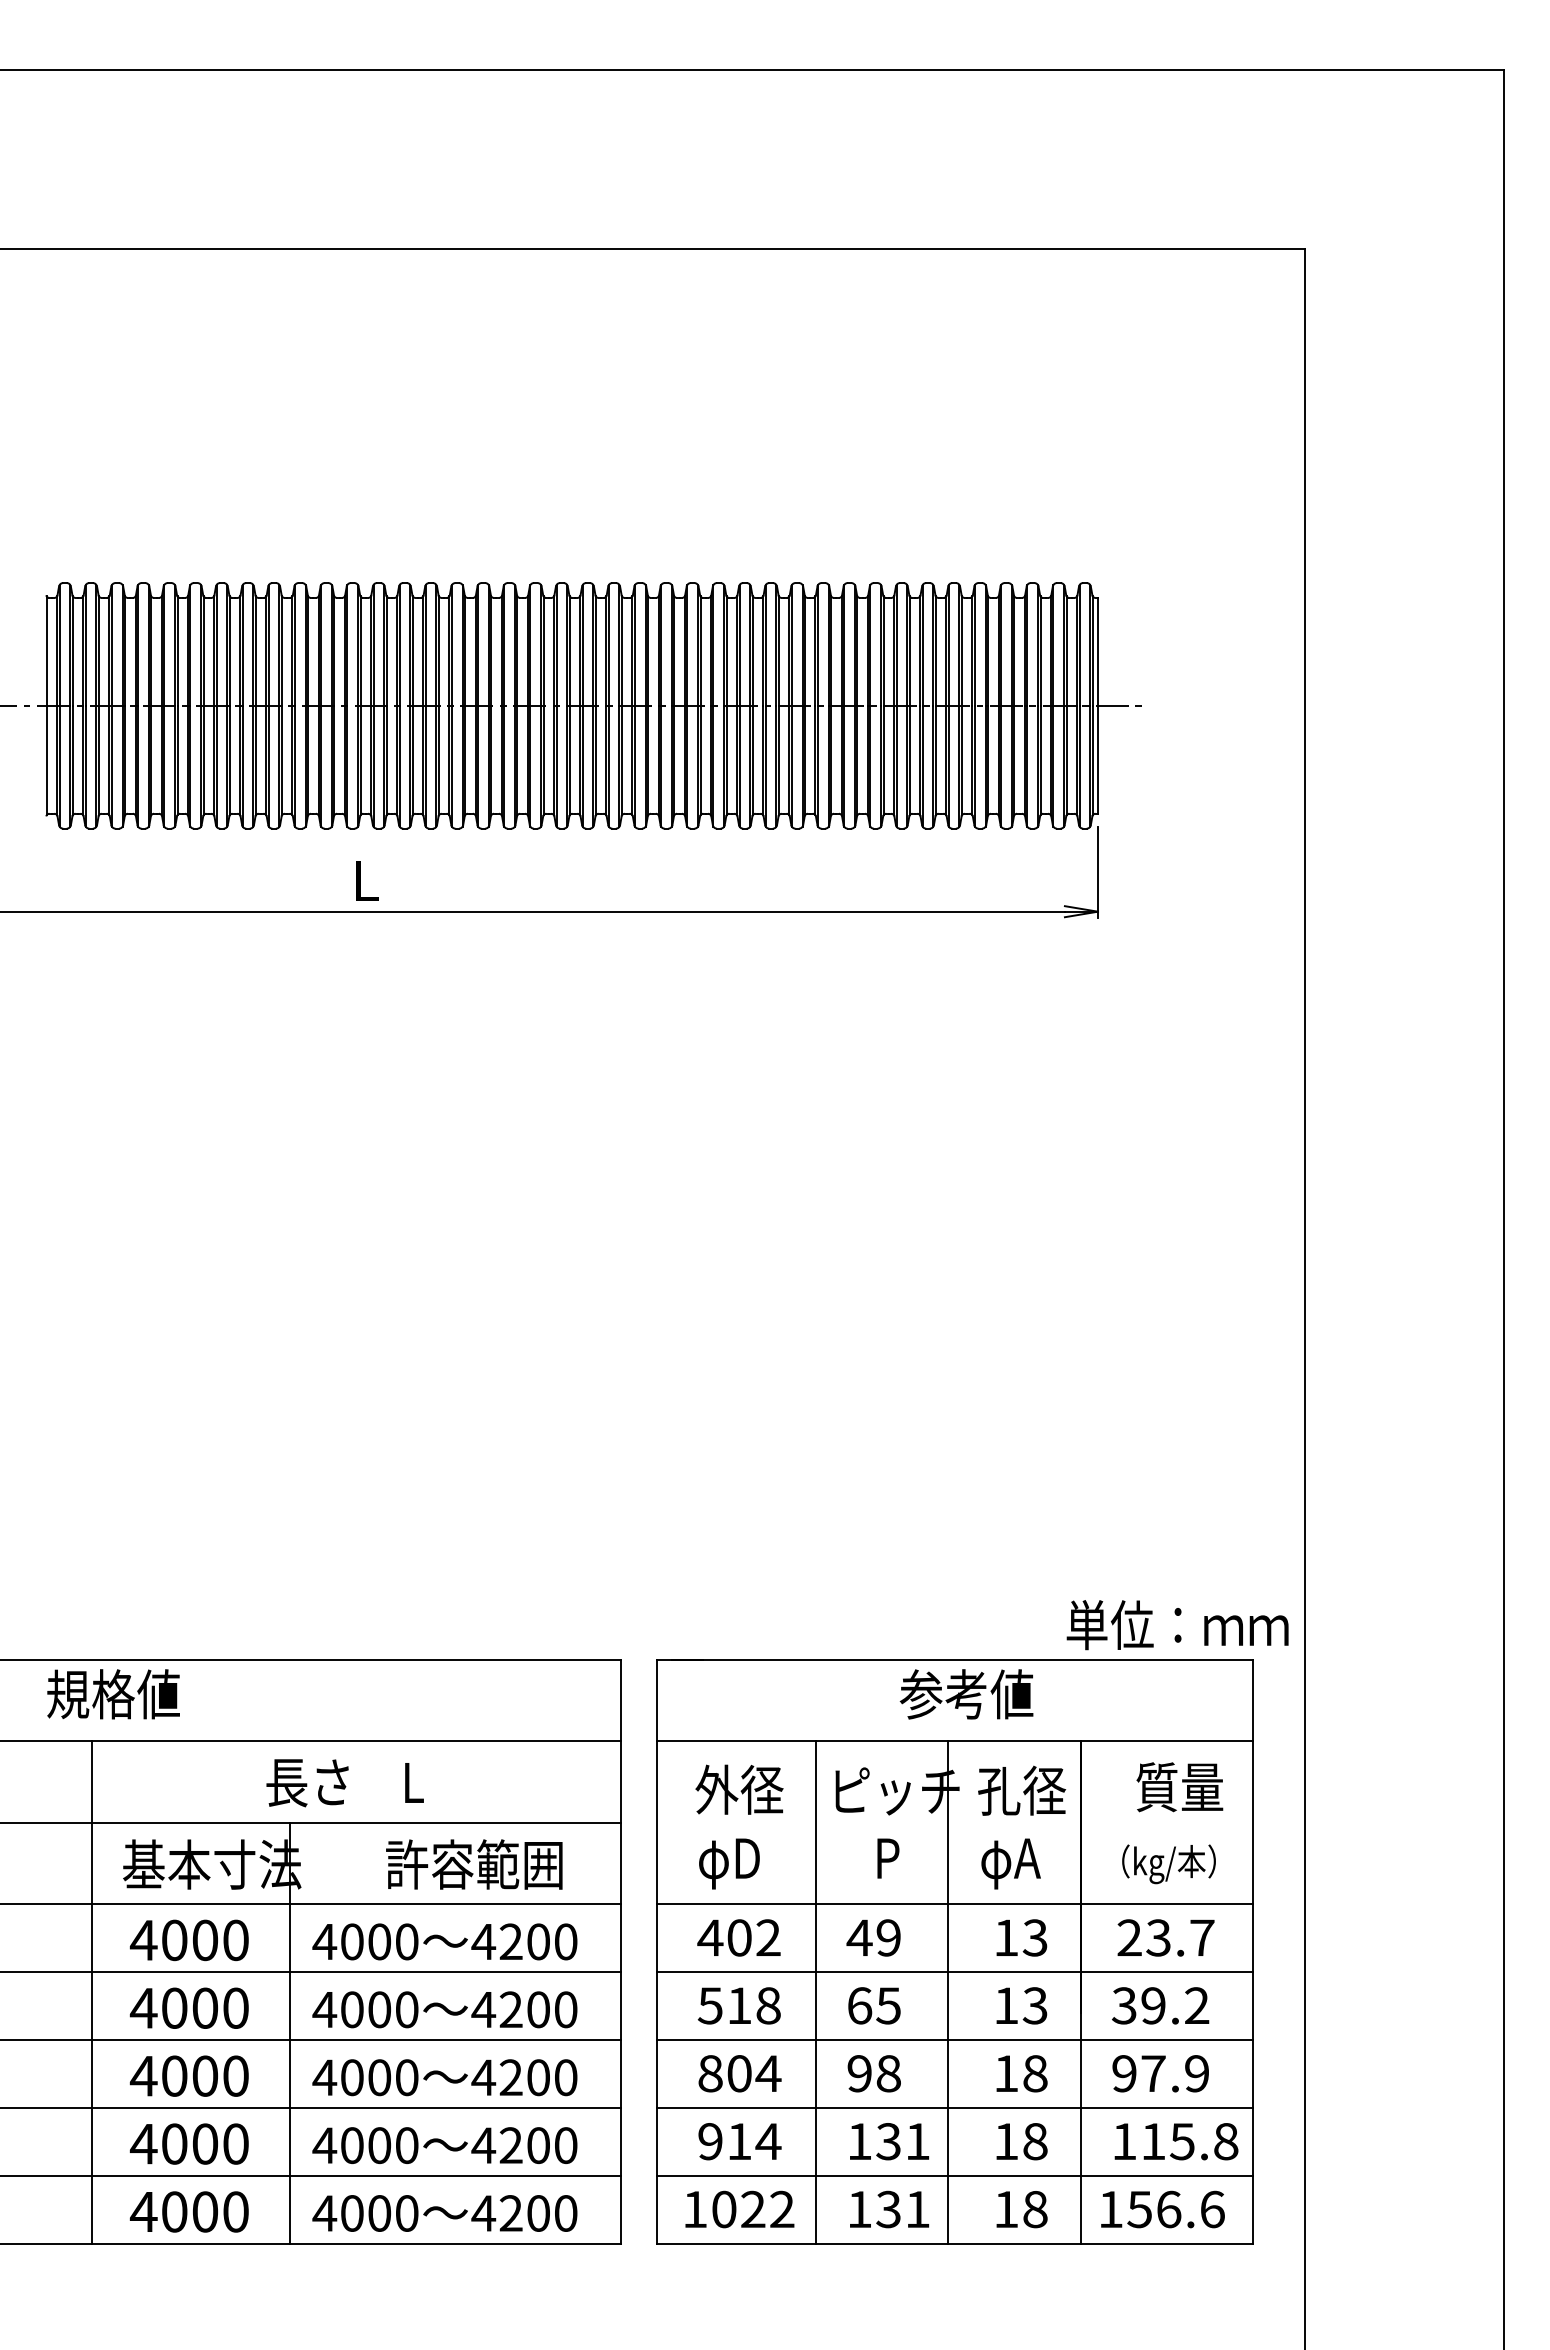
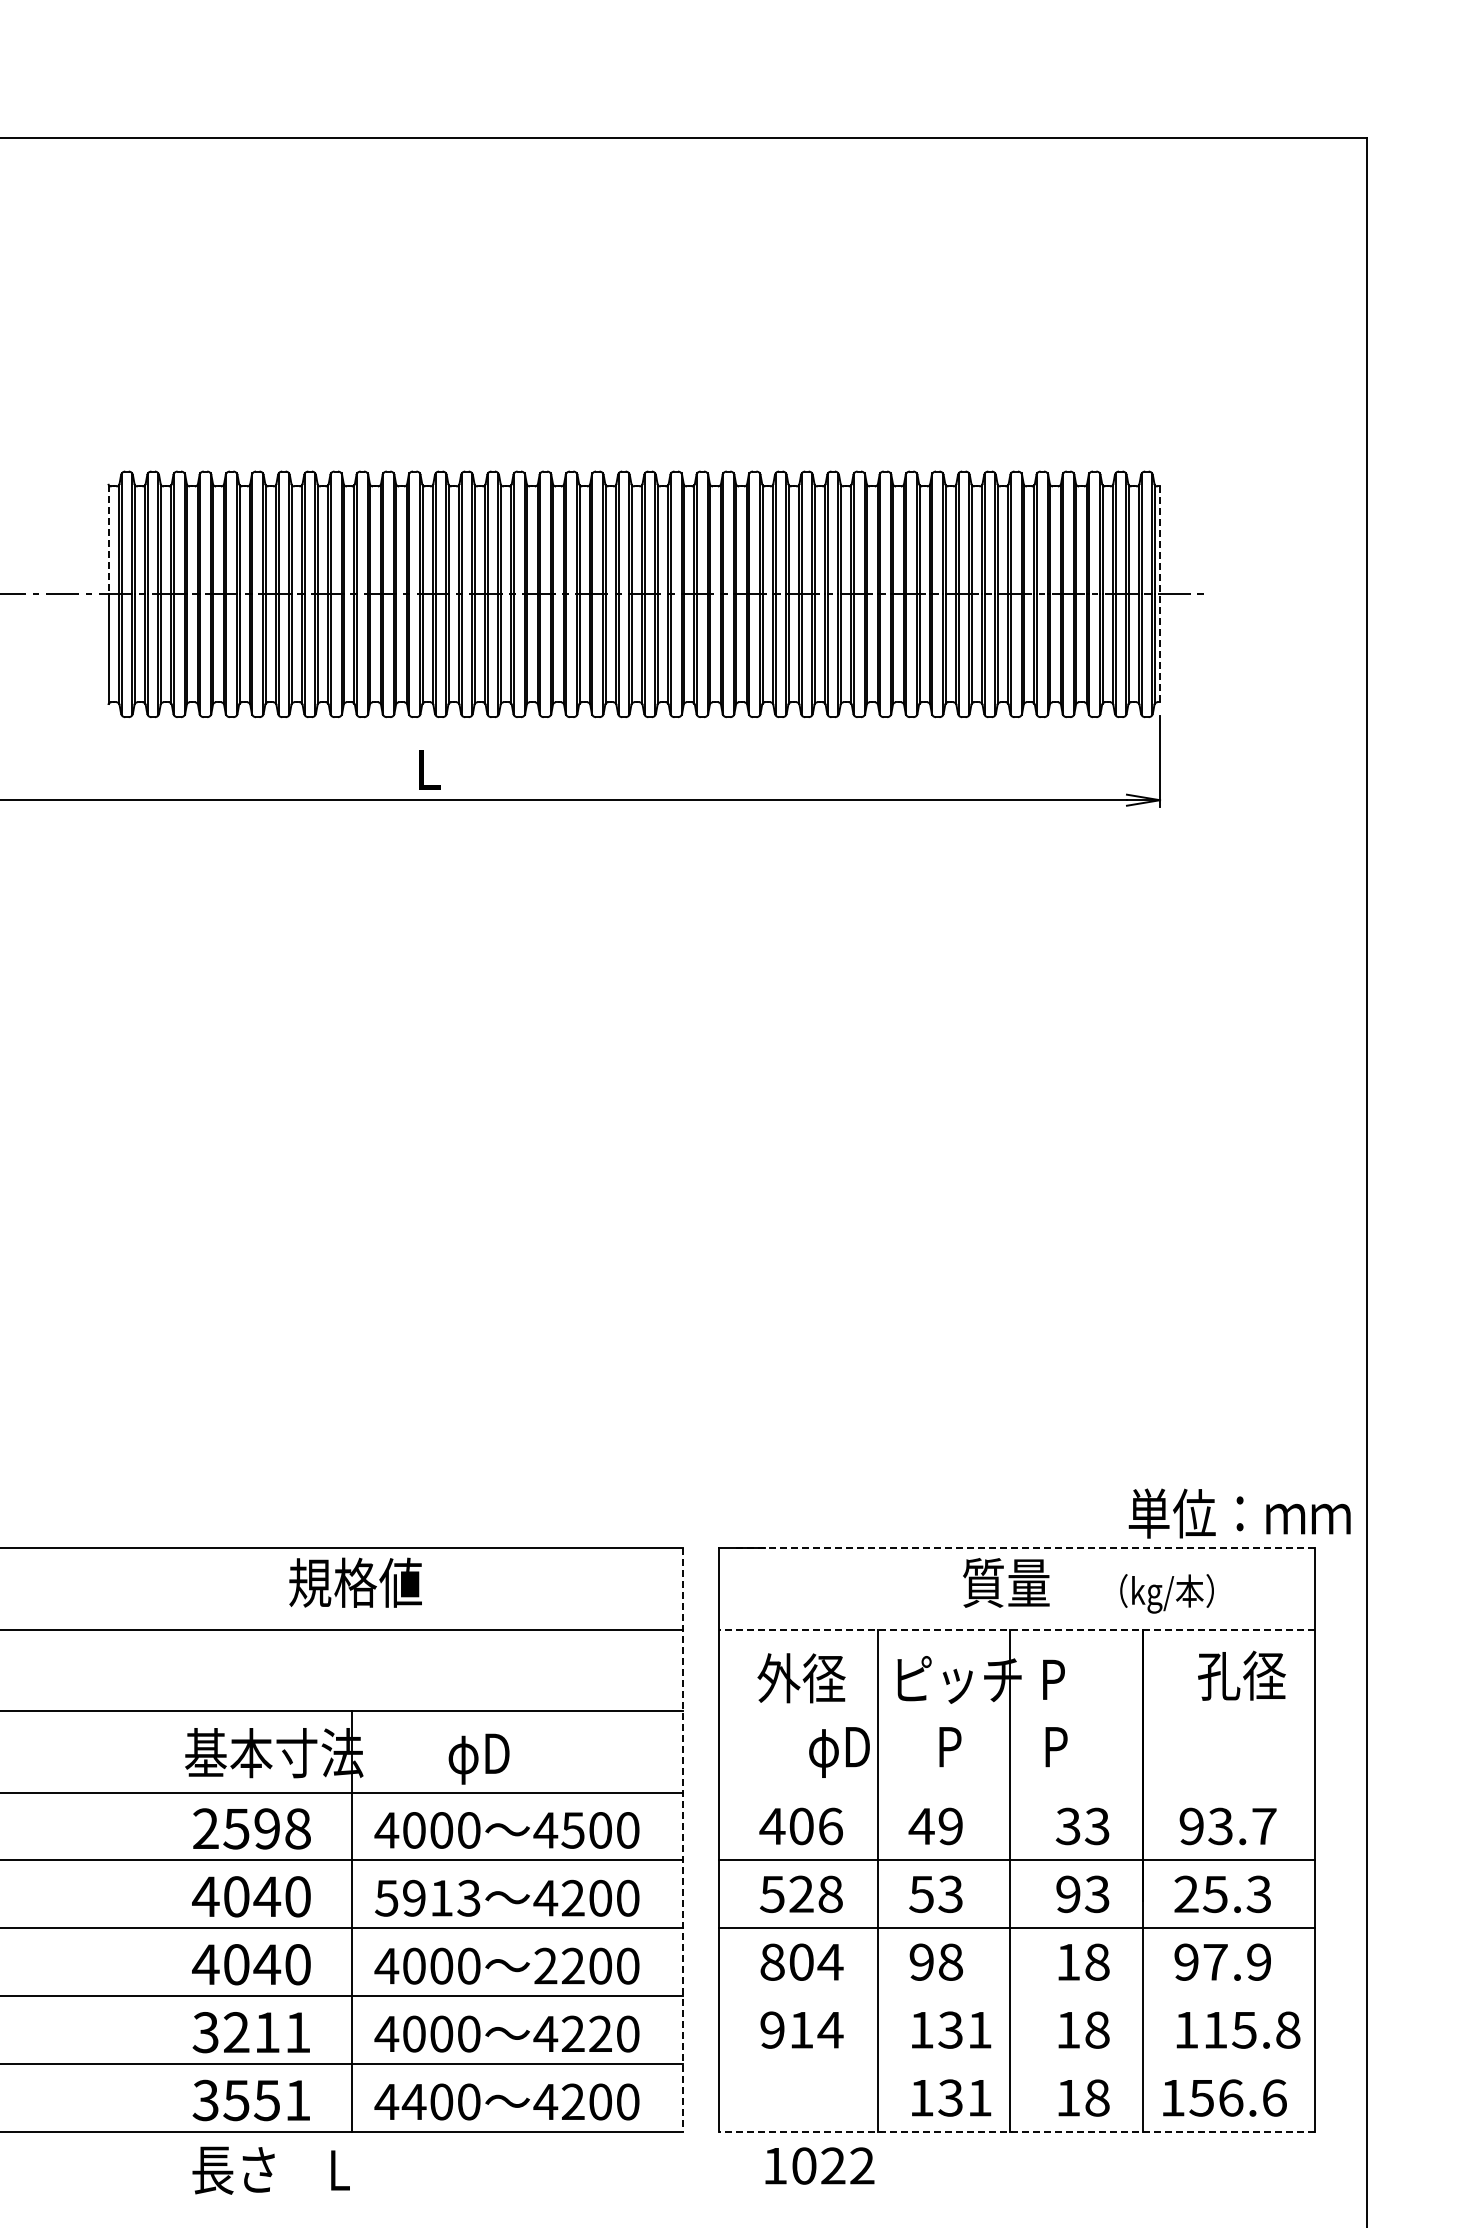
line: (46, 651) -> (108, 540), solid -> dashed
line: (1097, 705) -> (1159, 594), solid -> dashed
line: (962, 1659) -> (1024, 1548), solid -> dashed
text: (113, 1694) -> (355, 1583), moved
text: (966, 1694) -> (1028, 1583), 参考値 -> 質量
line: (954, 1741) -> (1016, 1630), solid -> dashed
text: (344, 1783) -> (270, 2171), moved
text: (1179, 1787) -> (1241, 1676), 質量 -> 孔径
text: (1022, 1790) -> (1084, 1679), 孔径 -> P
text: (729, 1863) -> (839, 1752), moved
text: (1010, 1863) -> (1072, 1752), φA -> P
text: (1168, 1864) -> (1166, 1594), moved
text: (474, 1867) -> (536, 1756), 許容範囲 -> φD
line: (954, 1904) -> (1016, 1793), removed
text: (768, 1937) -> (830, 1826), 402 -> 406
text: (1005, 1937) -> (1067, 1826), 13 -> 33
text: (1129, 1937) -> (1191, 1826), 23.7 -> 93.7
text: (188, 1940) -> (250, 1829), 4000 -> 2598
text: (510, 1941) -> (572, 1830), 4200 -> 4500
line: (621, 1951) -> (683, 1840), solid -> dashed
line: (91, 1992) -> (153, 1881), removed
text: (739, 2005) -> (801, 1894), 518 -> 528
text: (873, 2005) -> (935, 1894), 65 -> 53
text: (1006, 2005) -> (1068, 1894), 13 -> 93
text: (1160, 2005) -> (1222, 1894), 39.2 -> 25.3
text: (205, 2007) -> (267, 1896), 4000 -> 4040
text: (365, 2009) -> (427, 1898), 4000 -> 5913
text: (205, 2075) -> (267, 1964), 4000 -> 4040
text: (483, 2077) -> (545, 1966), 4200 -> 2200
line: (954, 2107) -> (1016, 1996), removed
text: (188, 2143) -> (250, 2032), 4000 -> 3211
text: (538, 2145) -> (600, 2034), 4200 -> 4220
line: (954, 2175) -> (1016, 2064), removed
text: (739, 2209) -> (819, 2166), moved
text: (188, 2211) -> (250, 2100), 4000 -> 3551
text: (351, 2213) -> (413, 2102), 4000 -> 4400
line: (954, 2243) -> (1016, 2132), solid -> dashed

